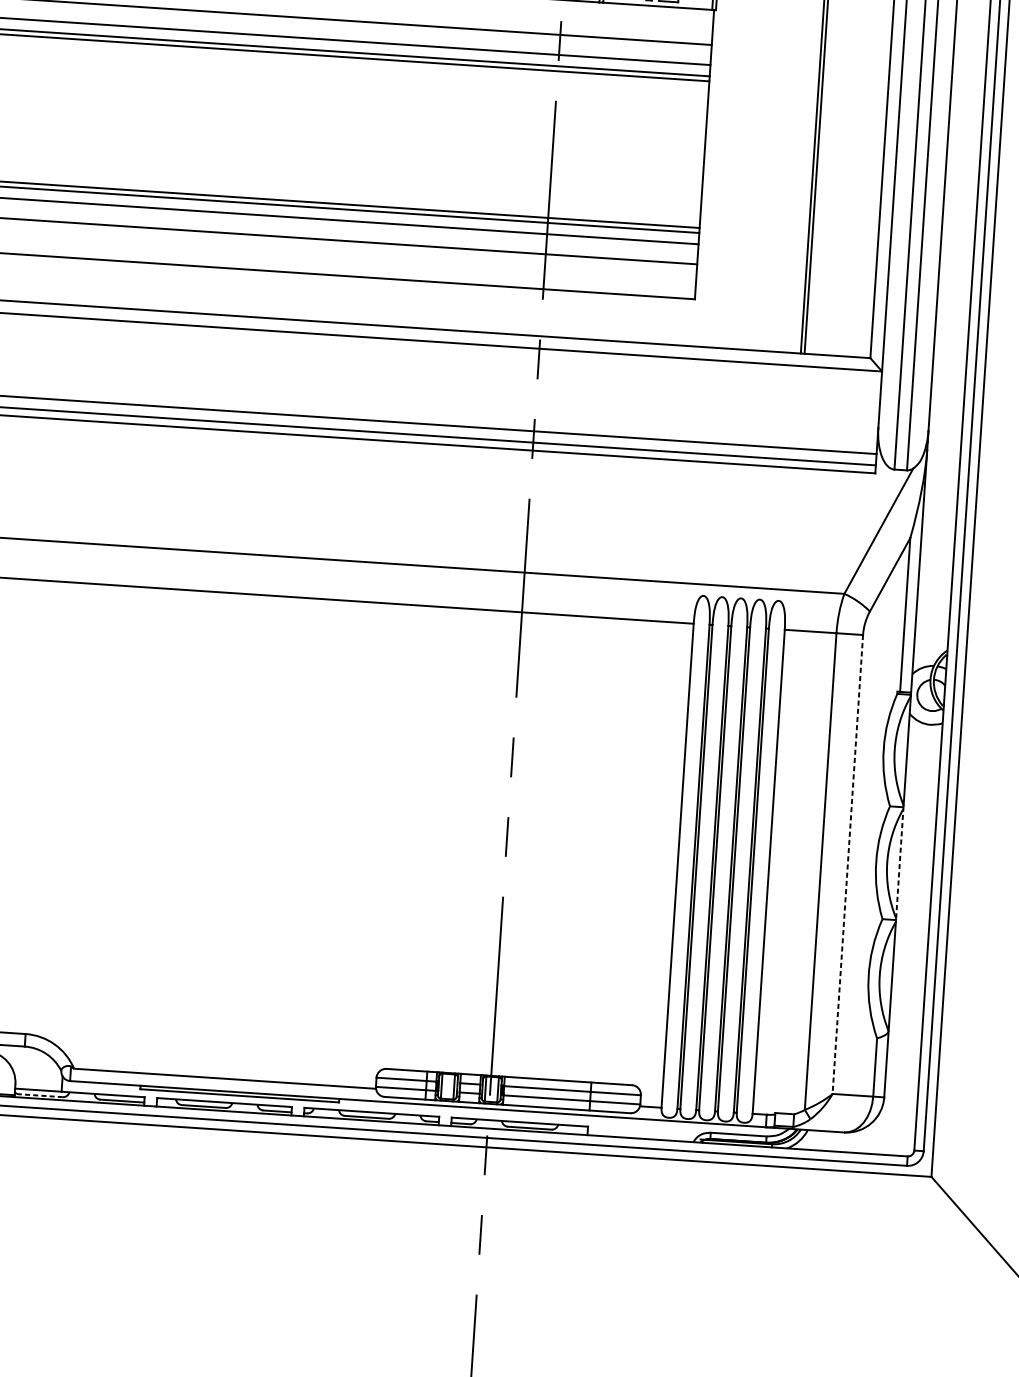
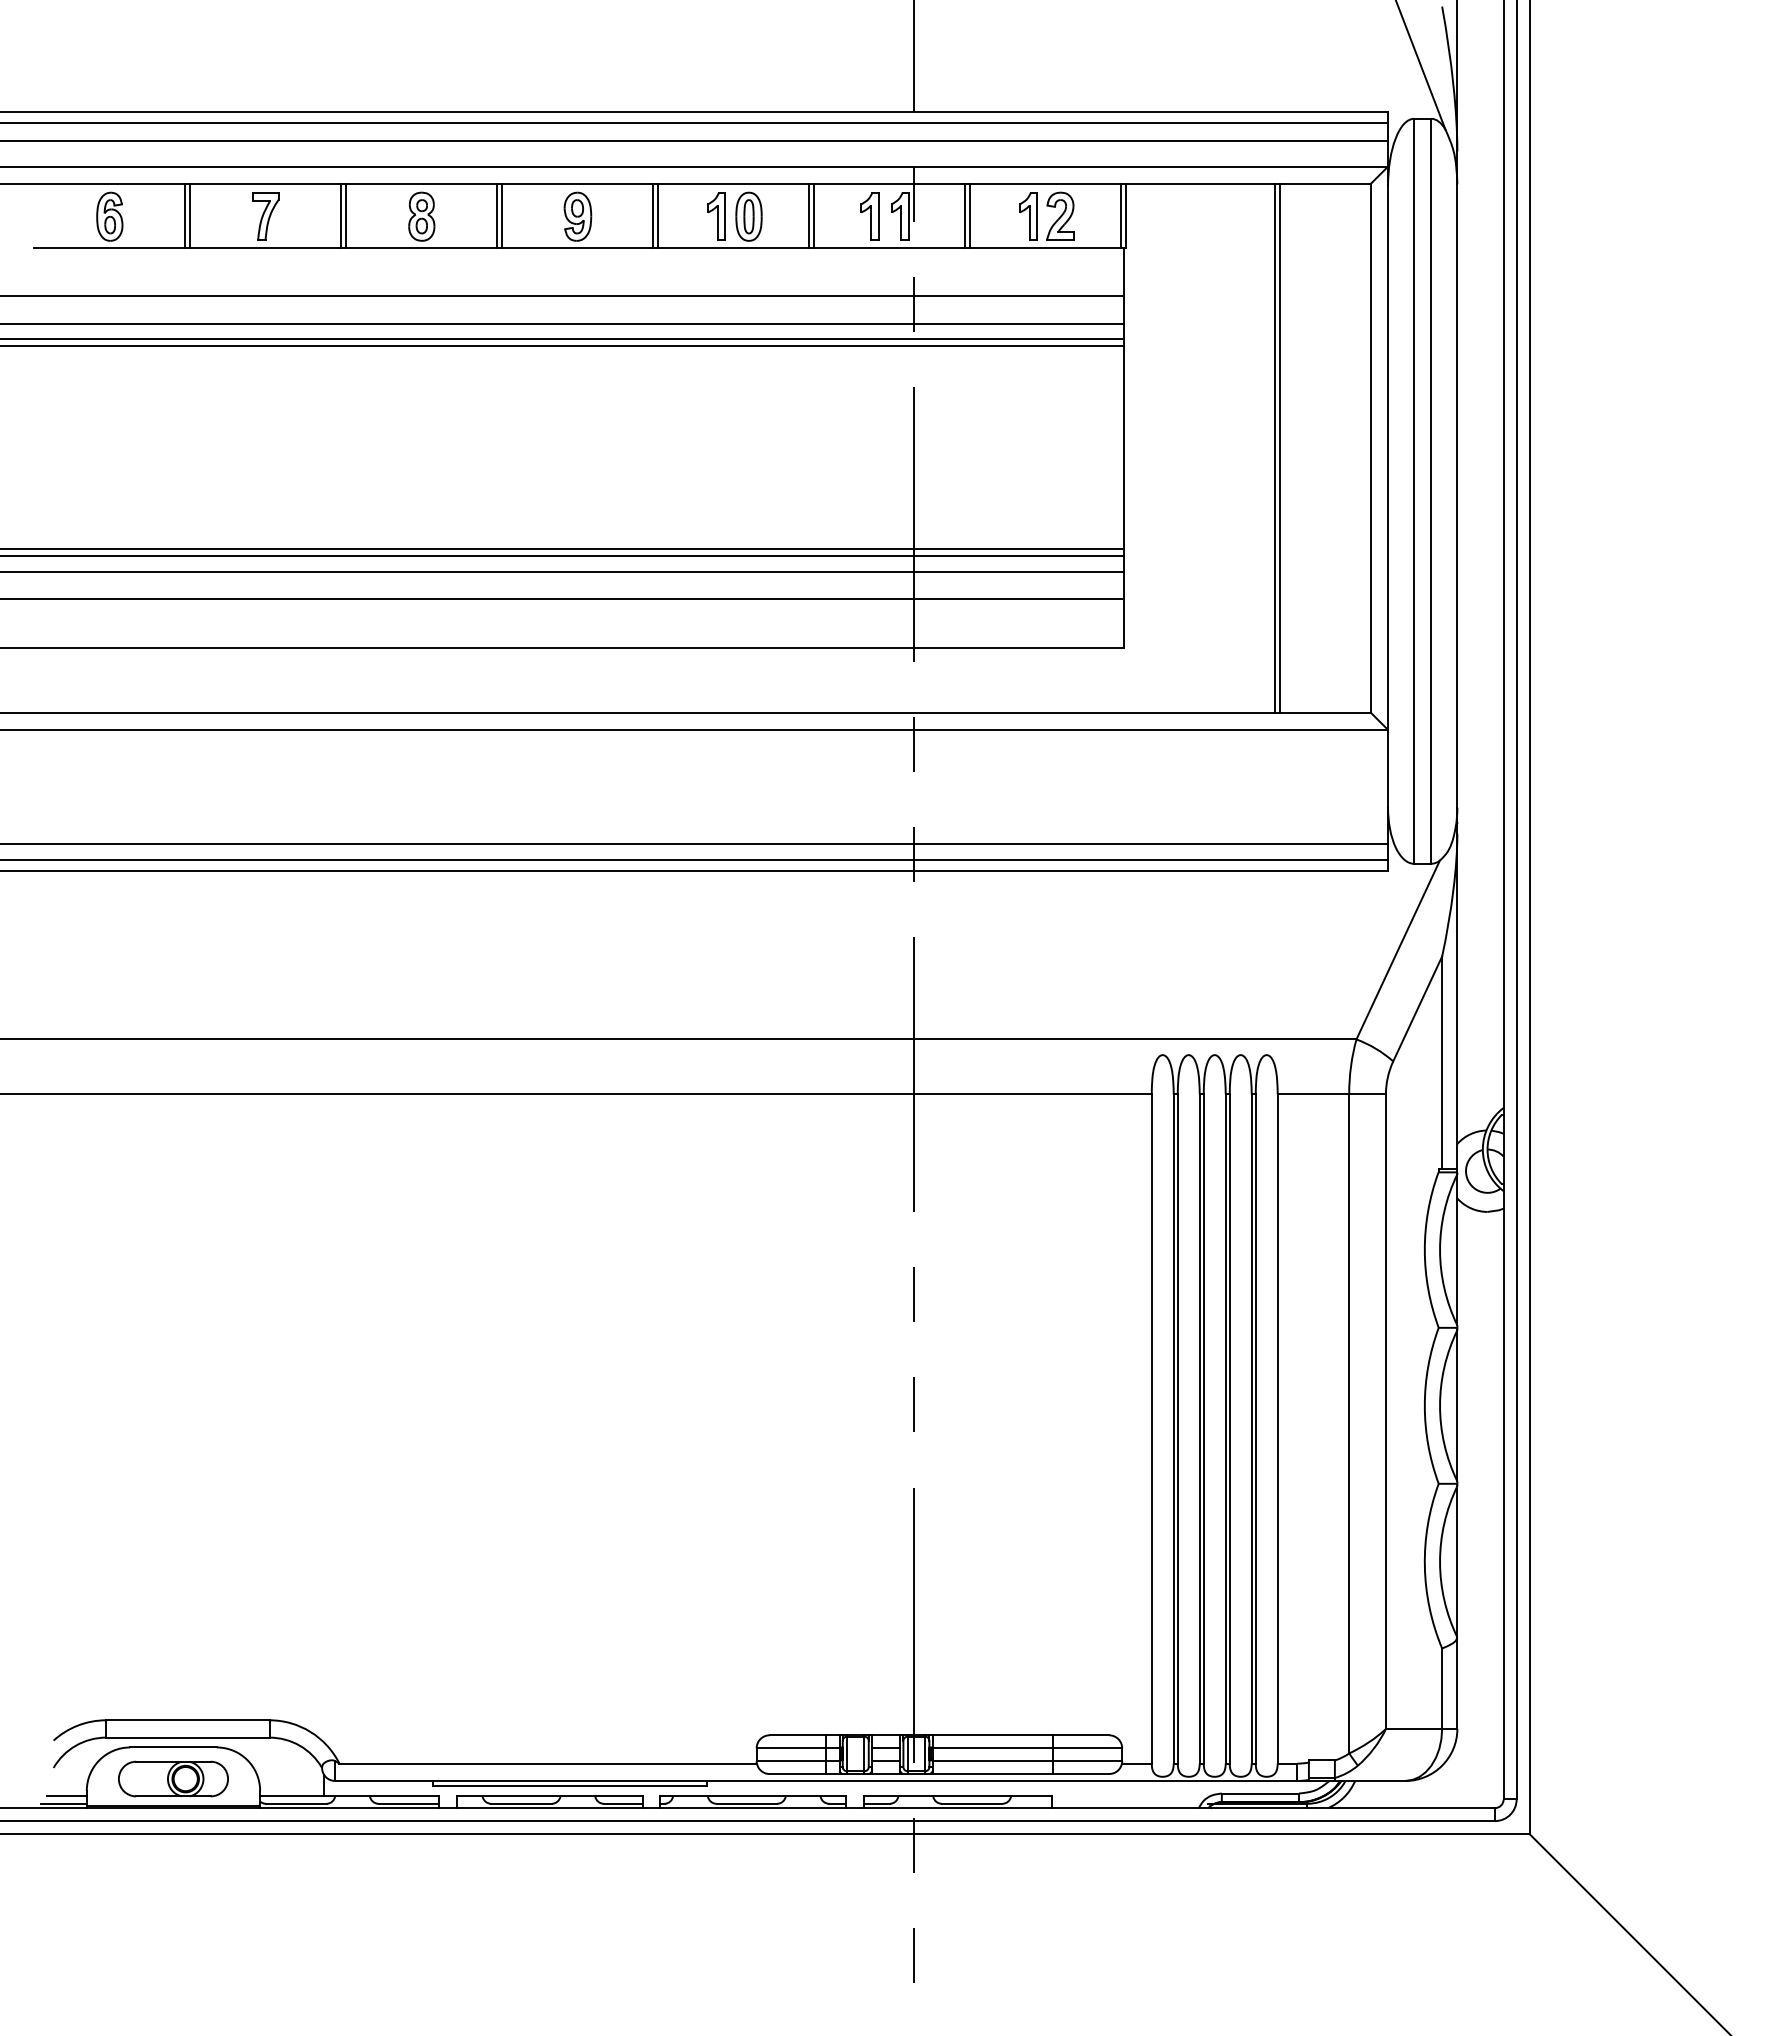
line: (899, 863) -> (1457, 1405), dashed -> solid
line: (847, 865) -> (1385, 1412), dashed -> solid
line: (40, 1095) -> (295, 1803), dashed -> solid

